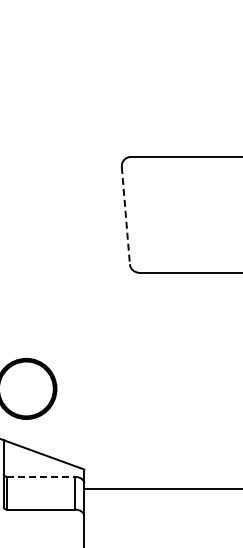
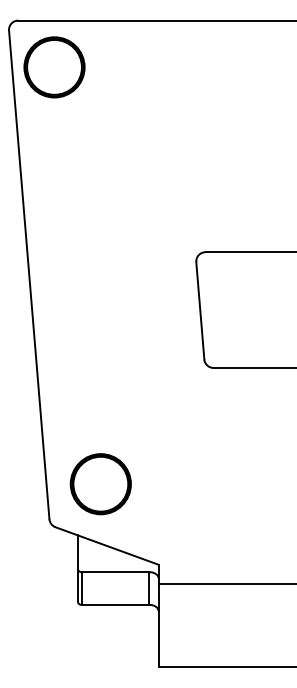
line: (126, 215) -> (200, 310), dashed -> solid
line: (41, 477) -> (115, 572), dashed -> solid

